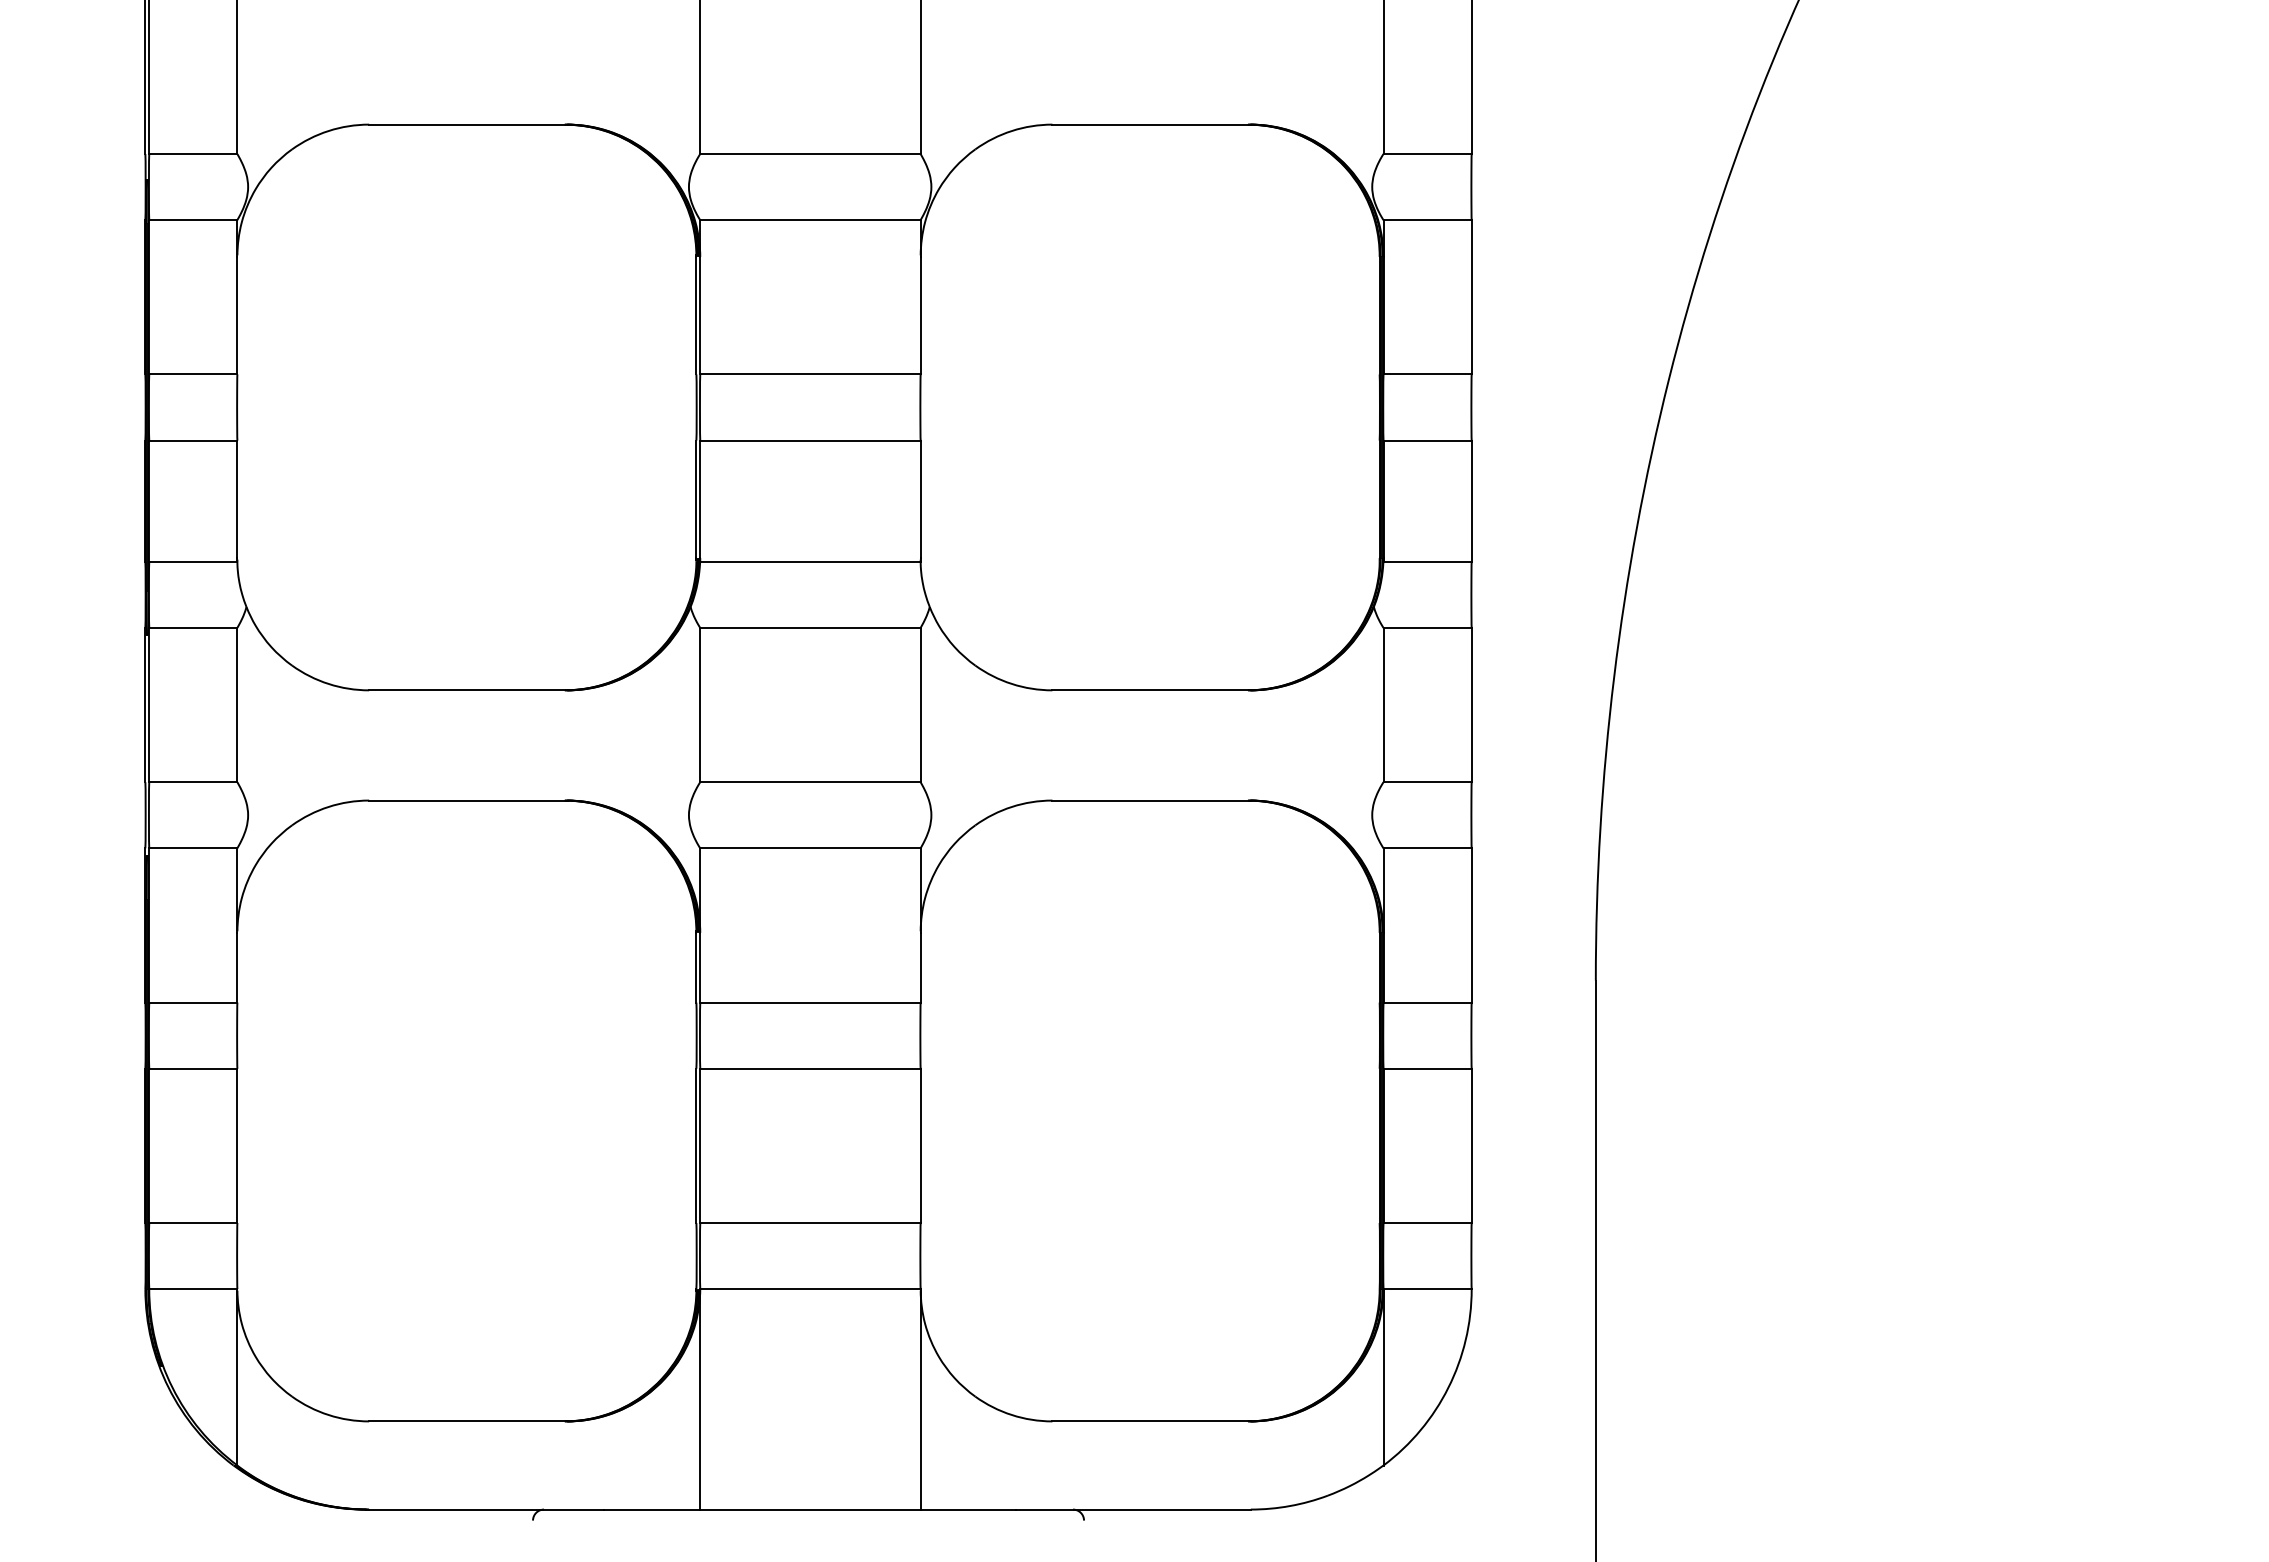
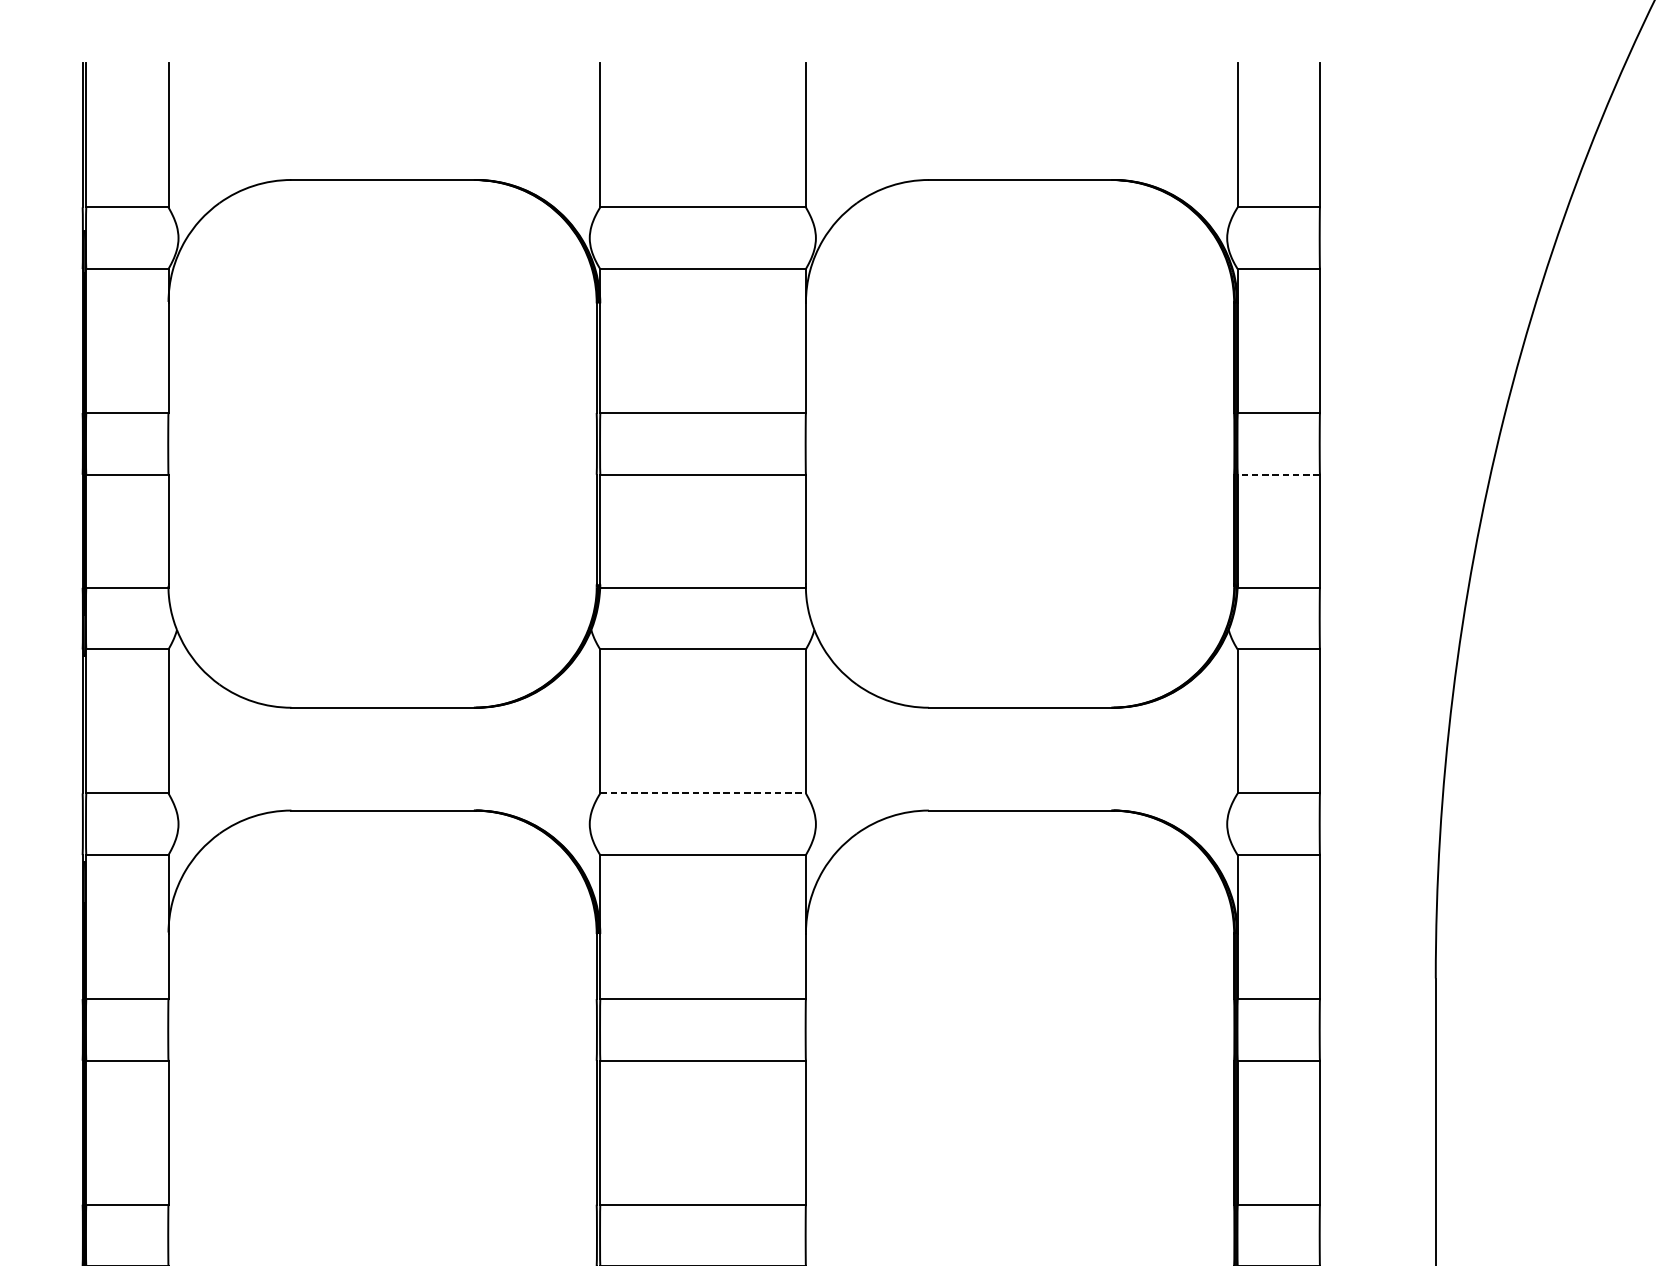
line: (1427, 440) -> (1278, 474), solid -> dashed
line: (810, 782) -> (703, 793), solid -> dashed

